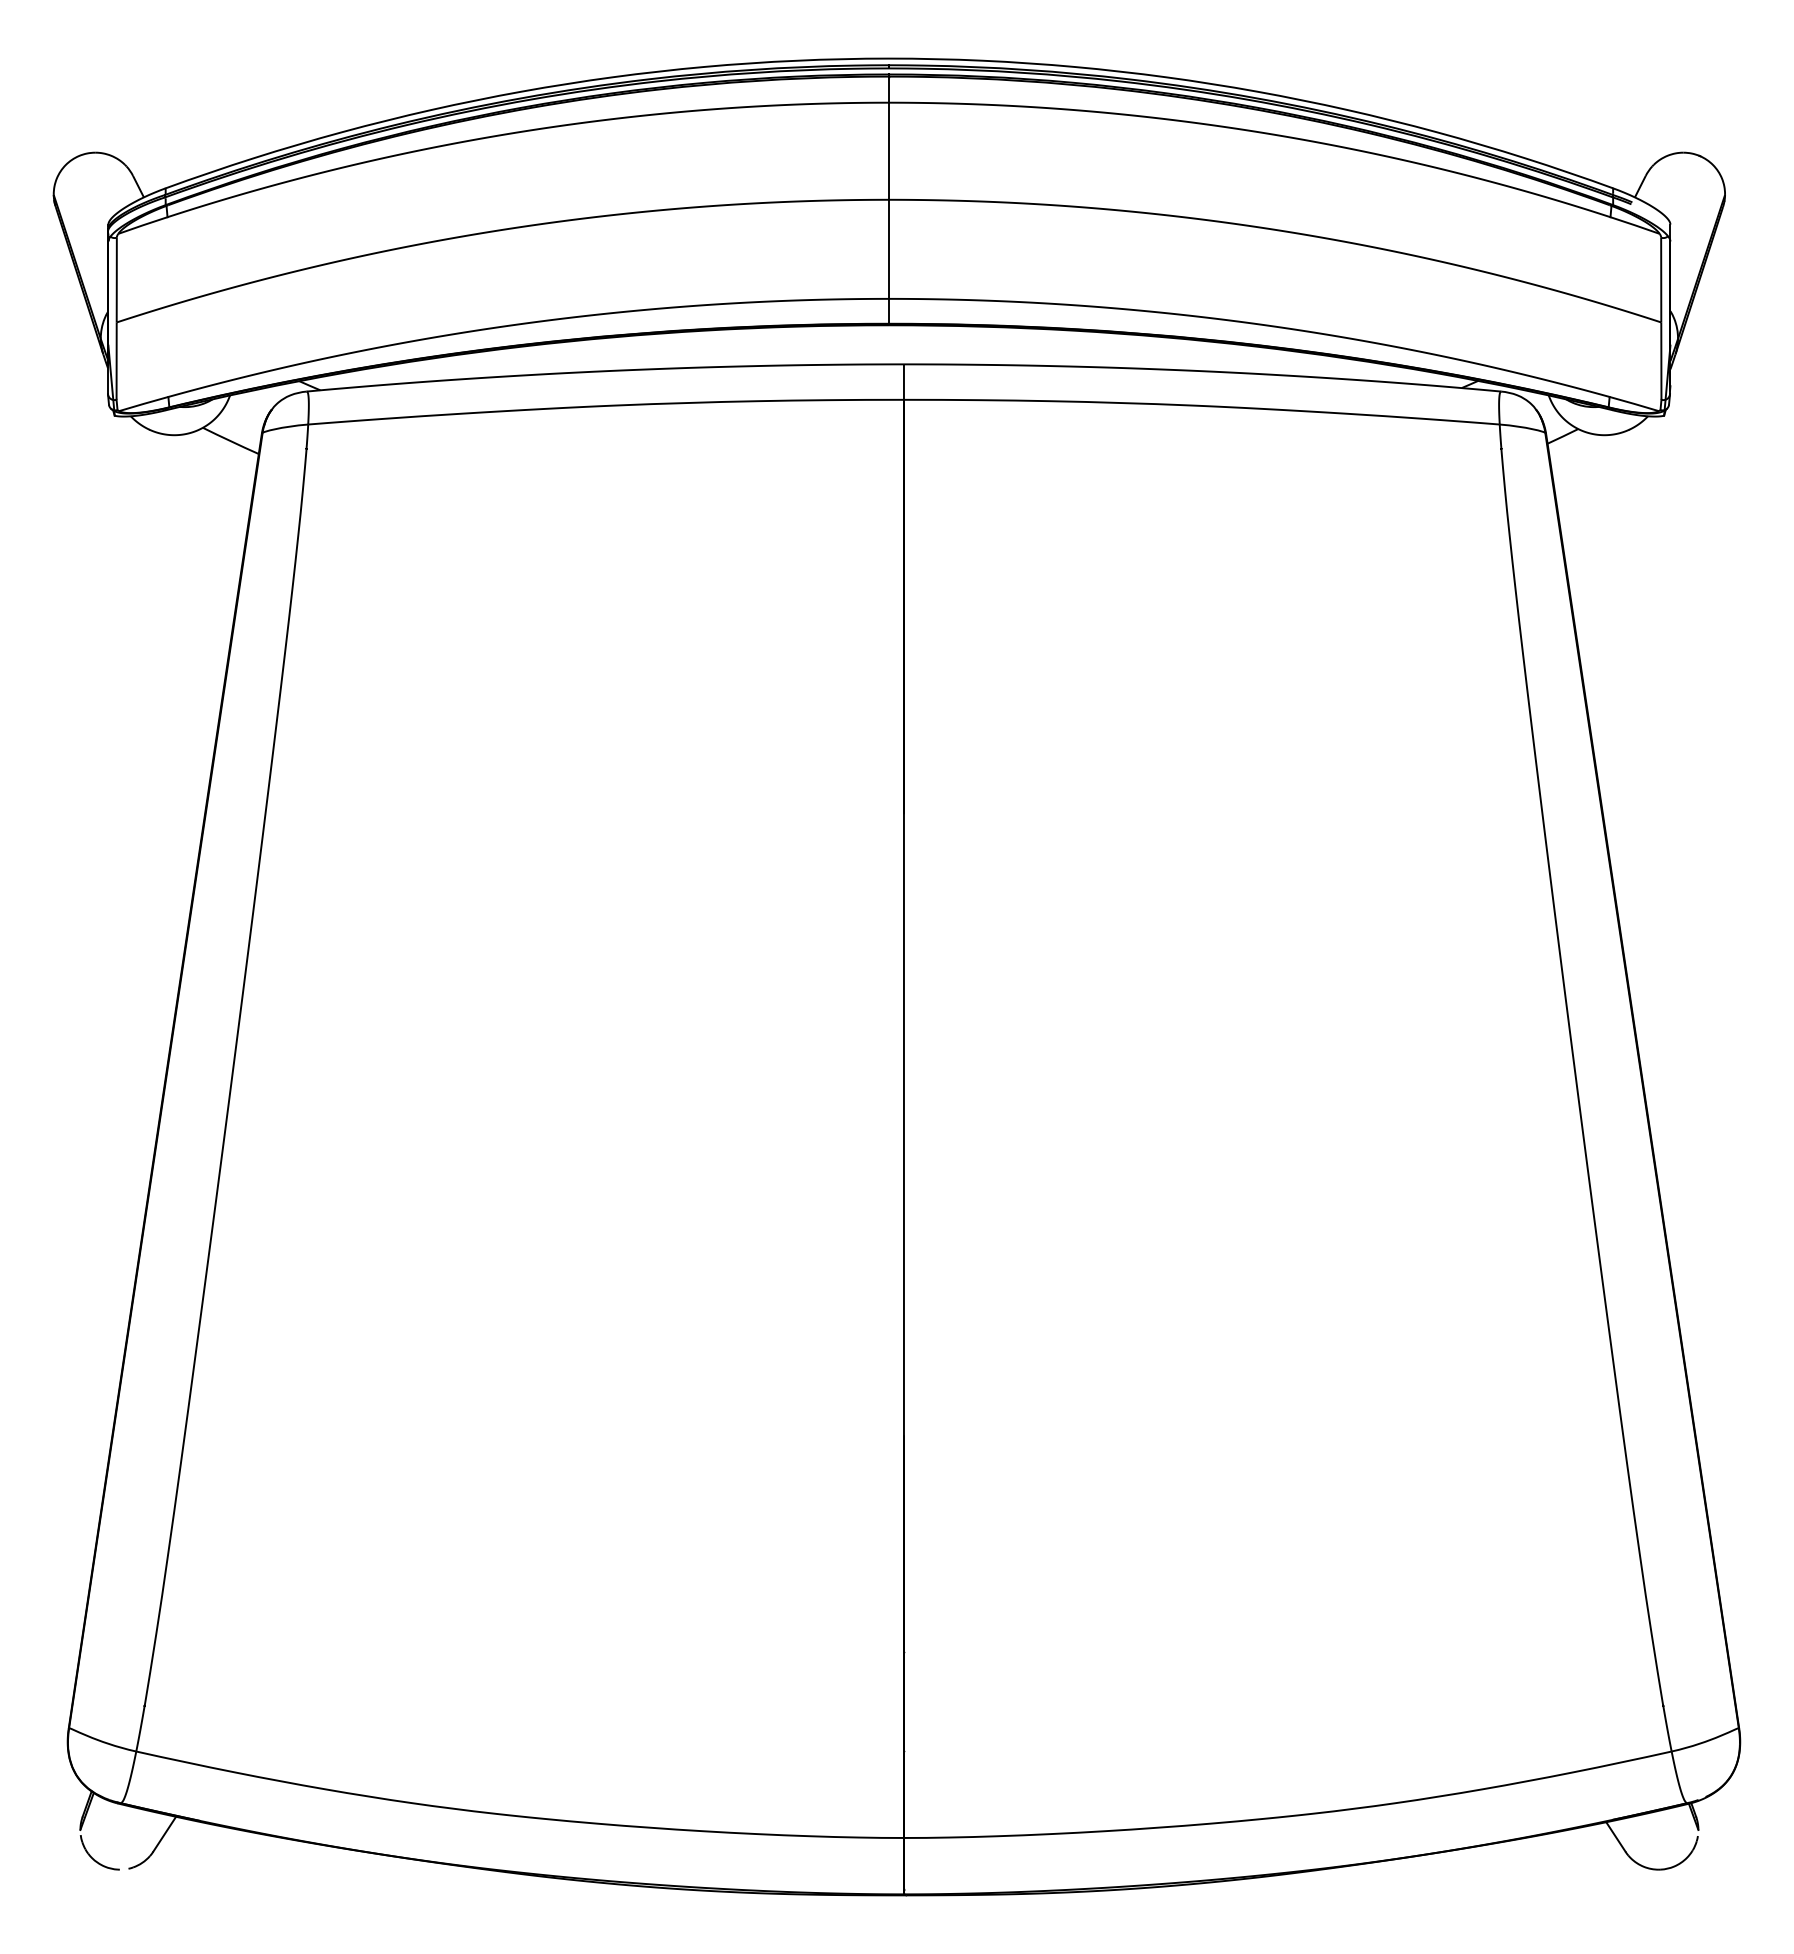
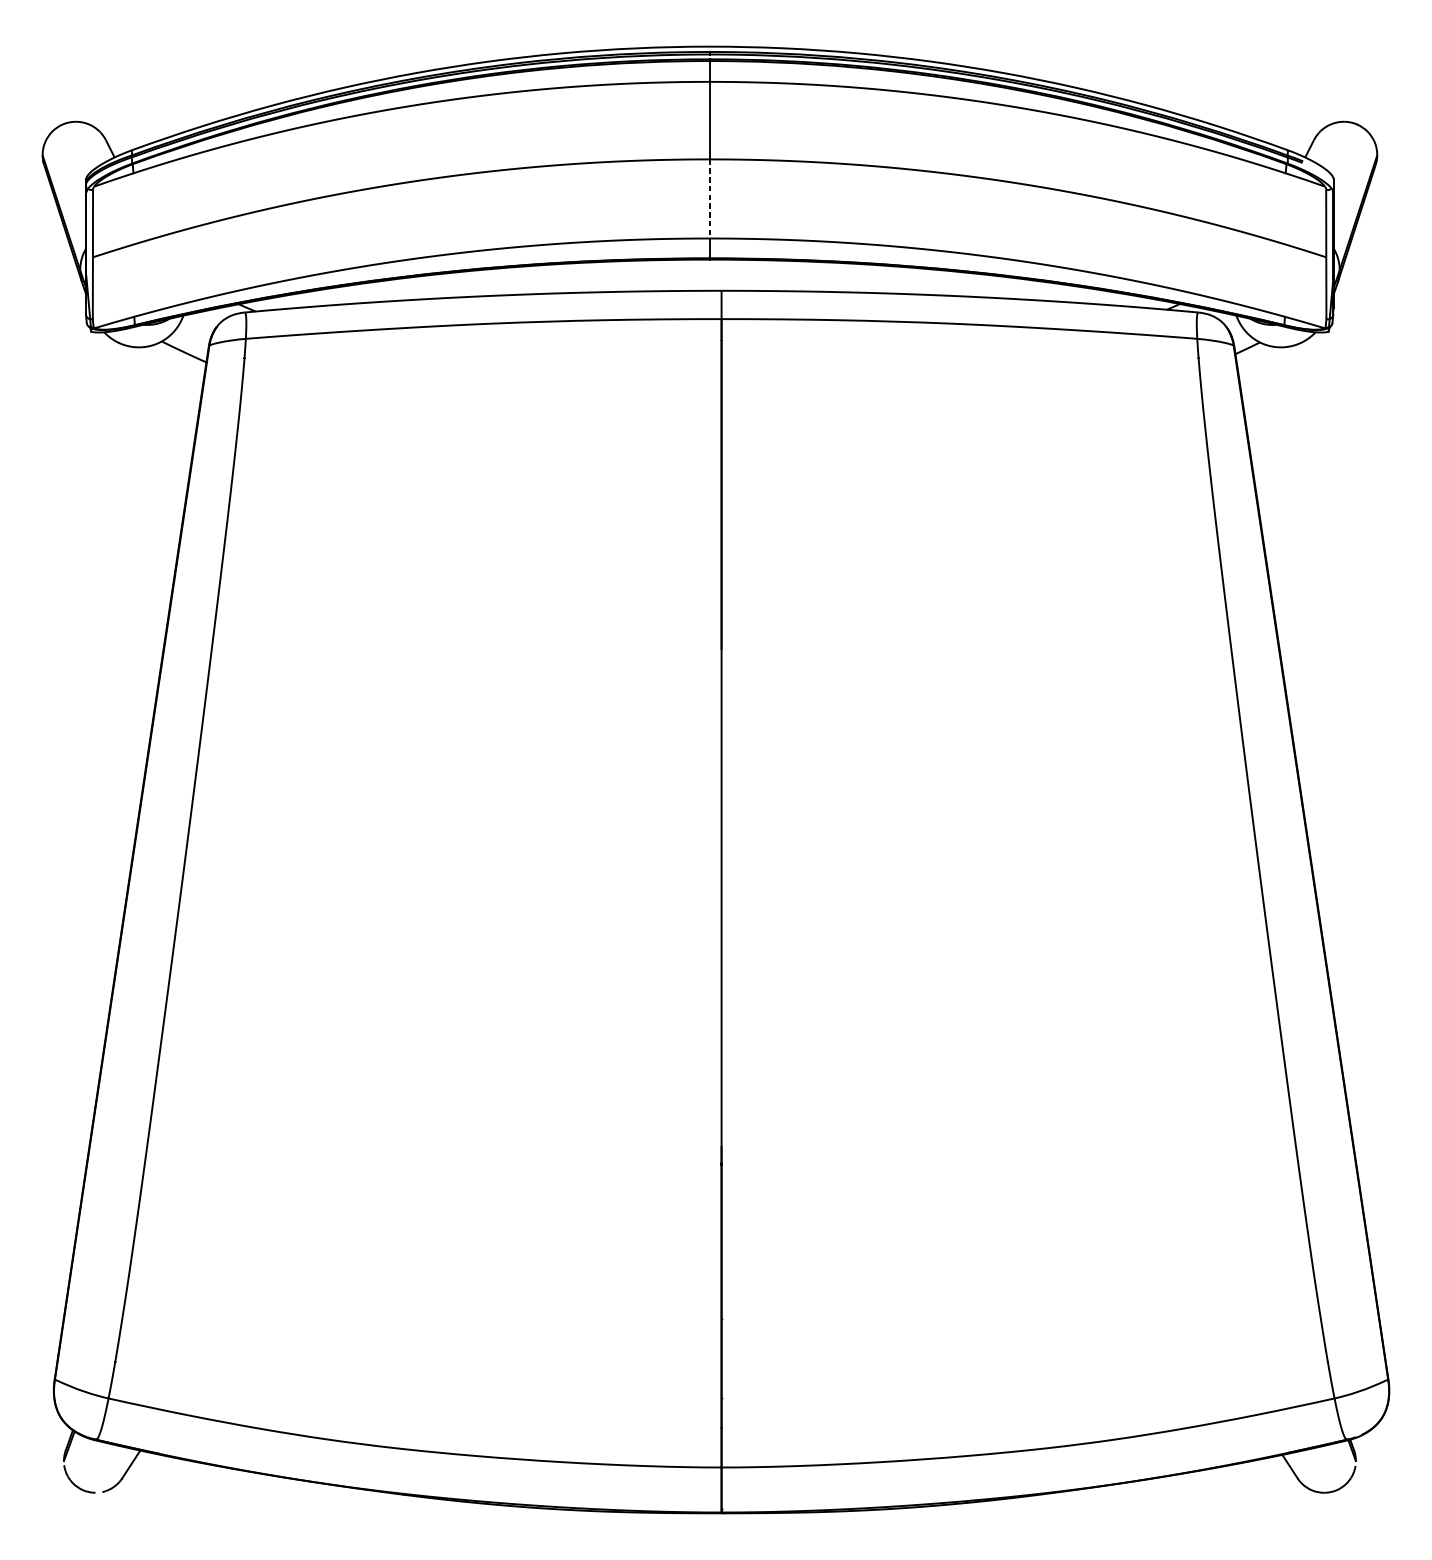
line: (889, 249) -> (710, 199), solid -> dashed

